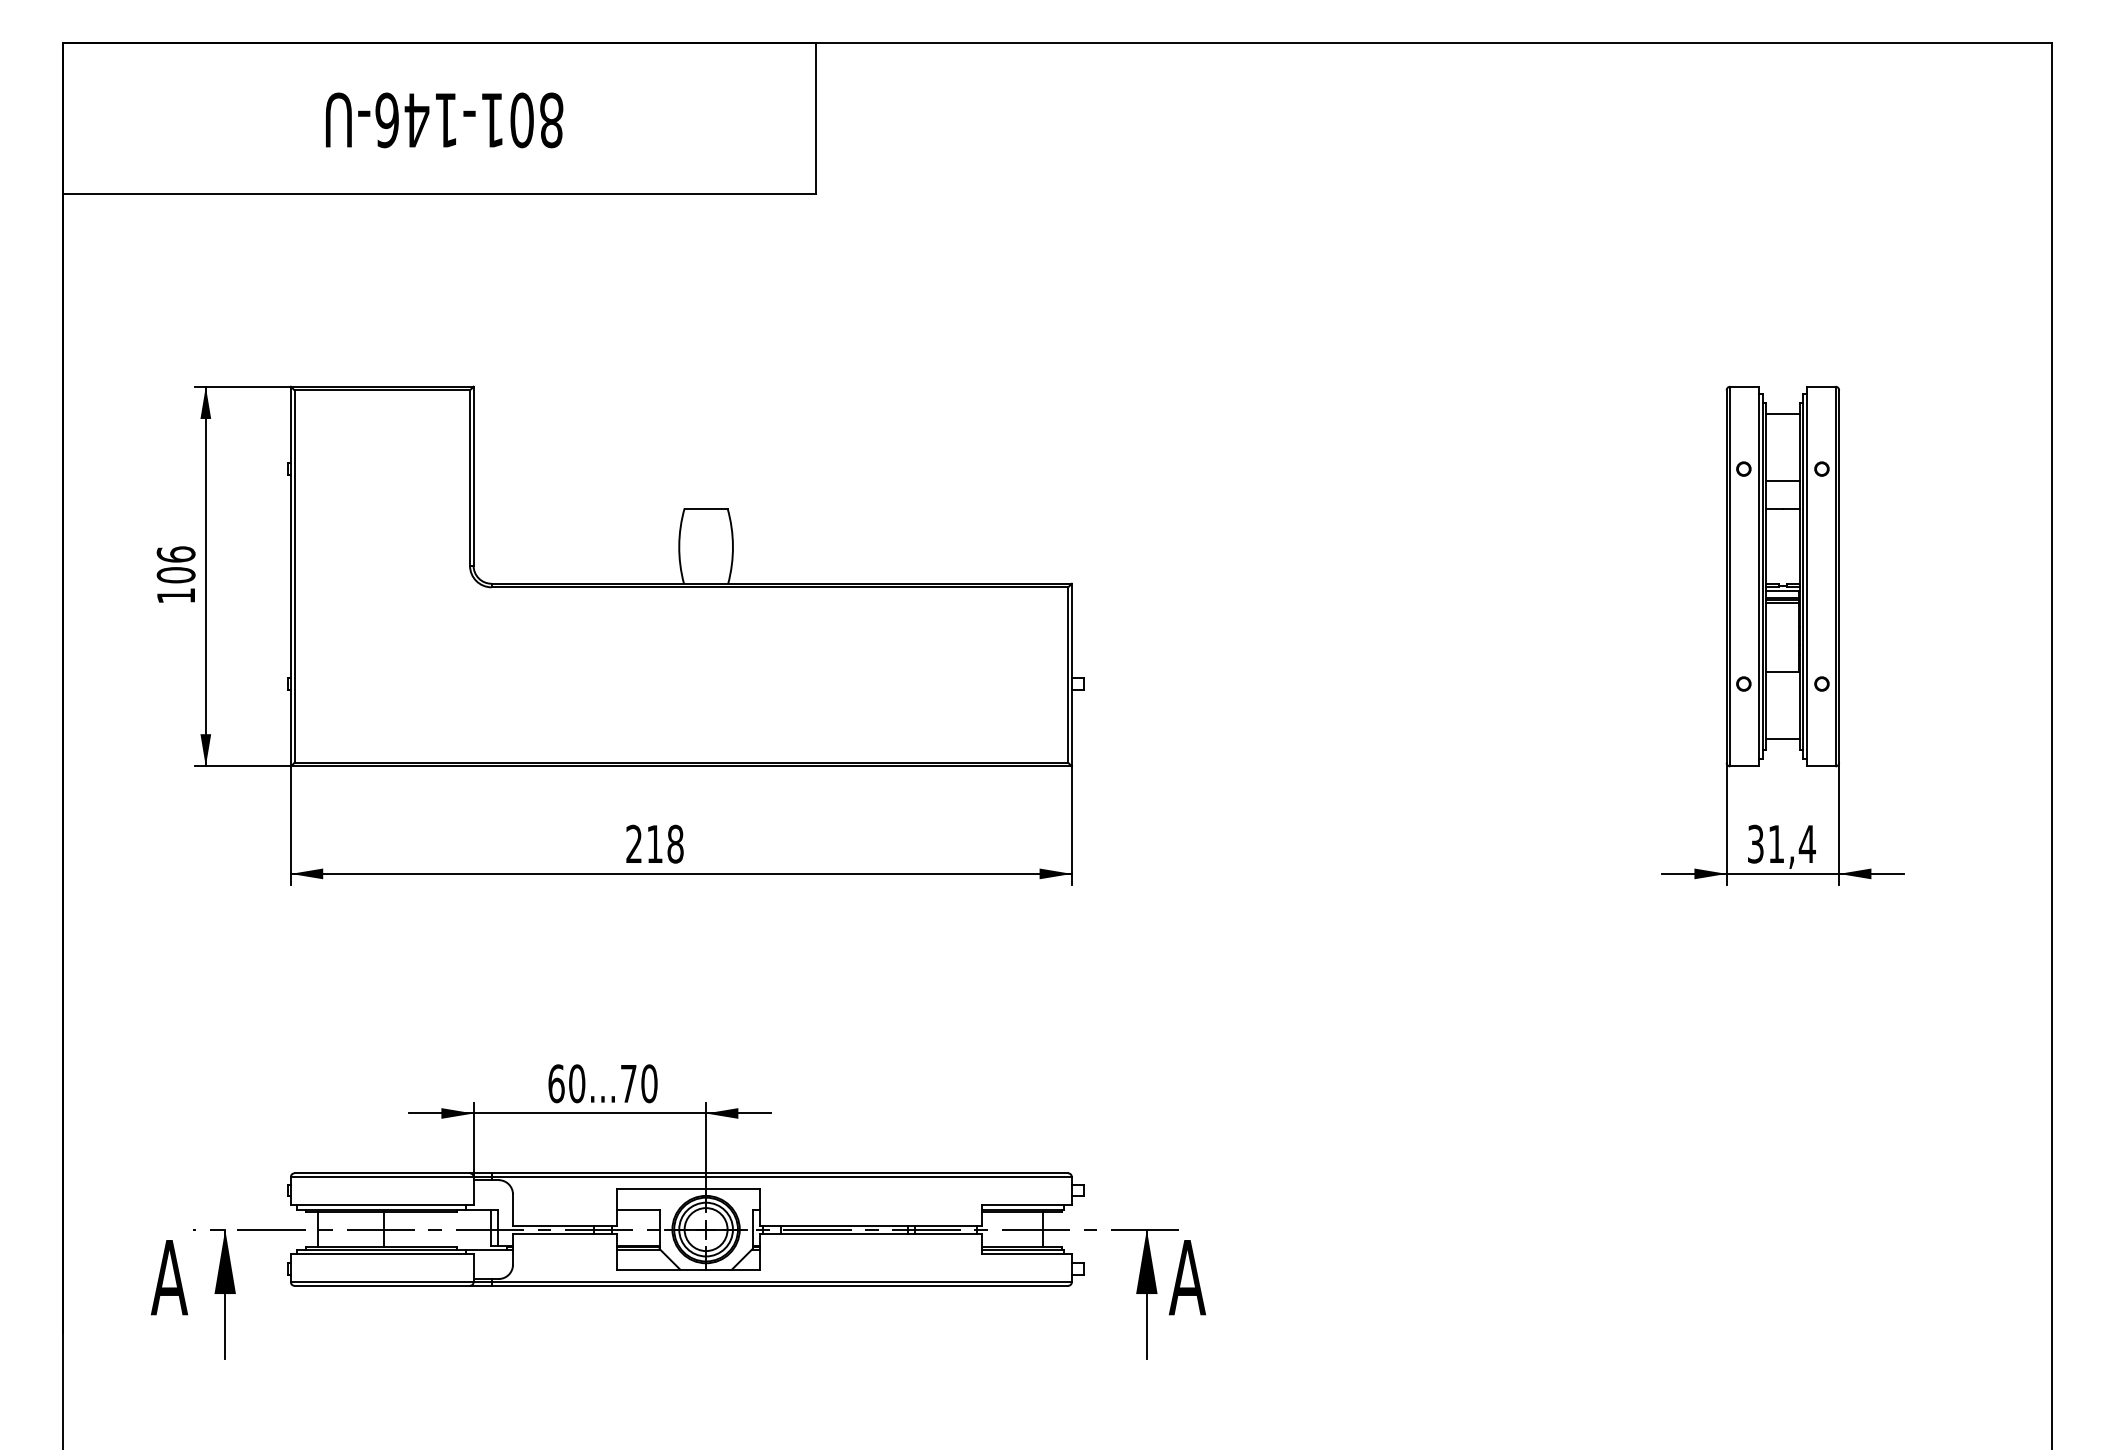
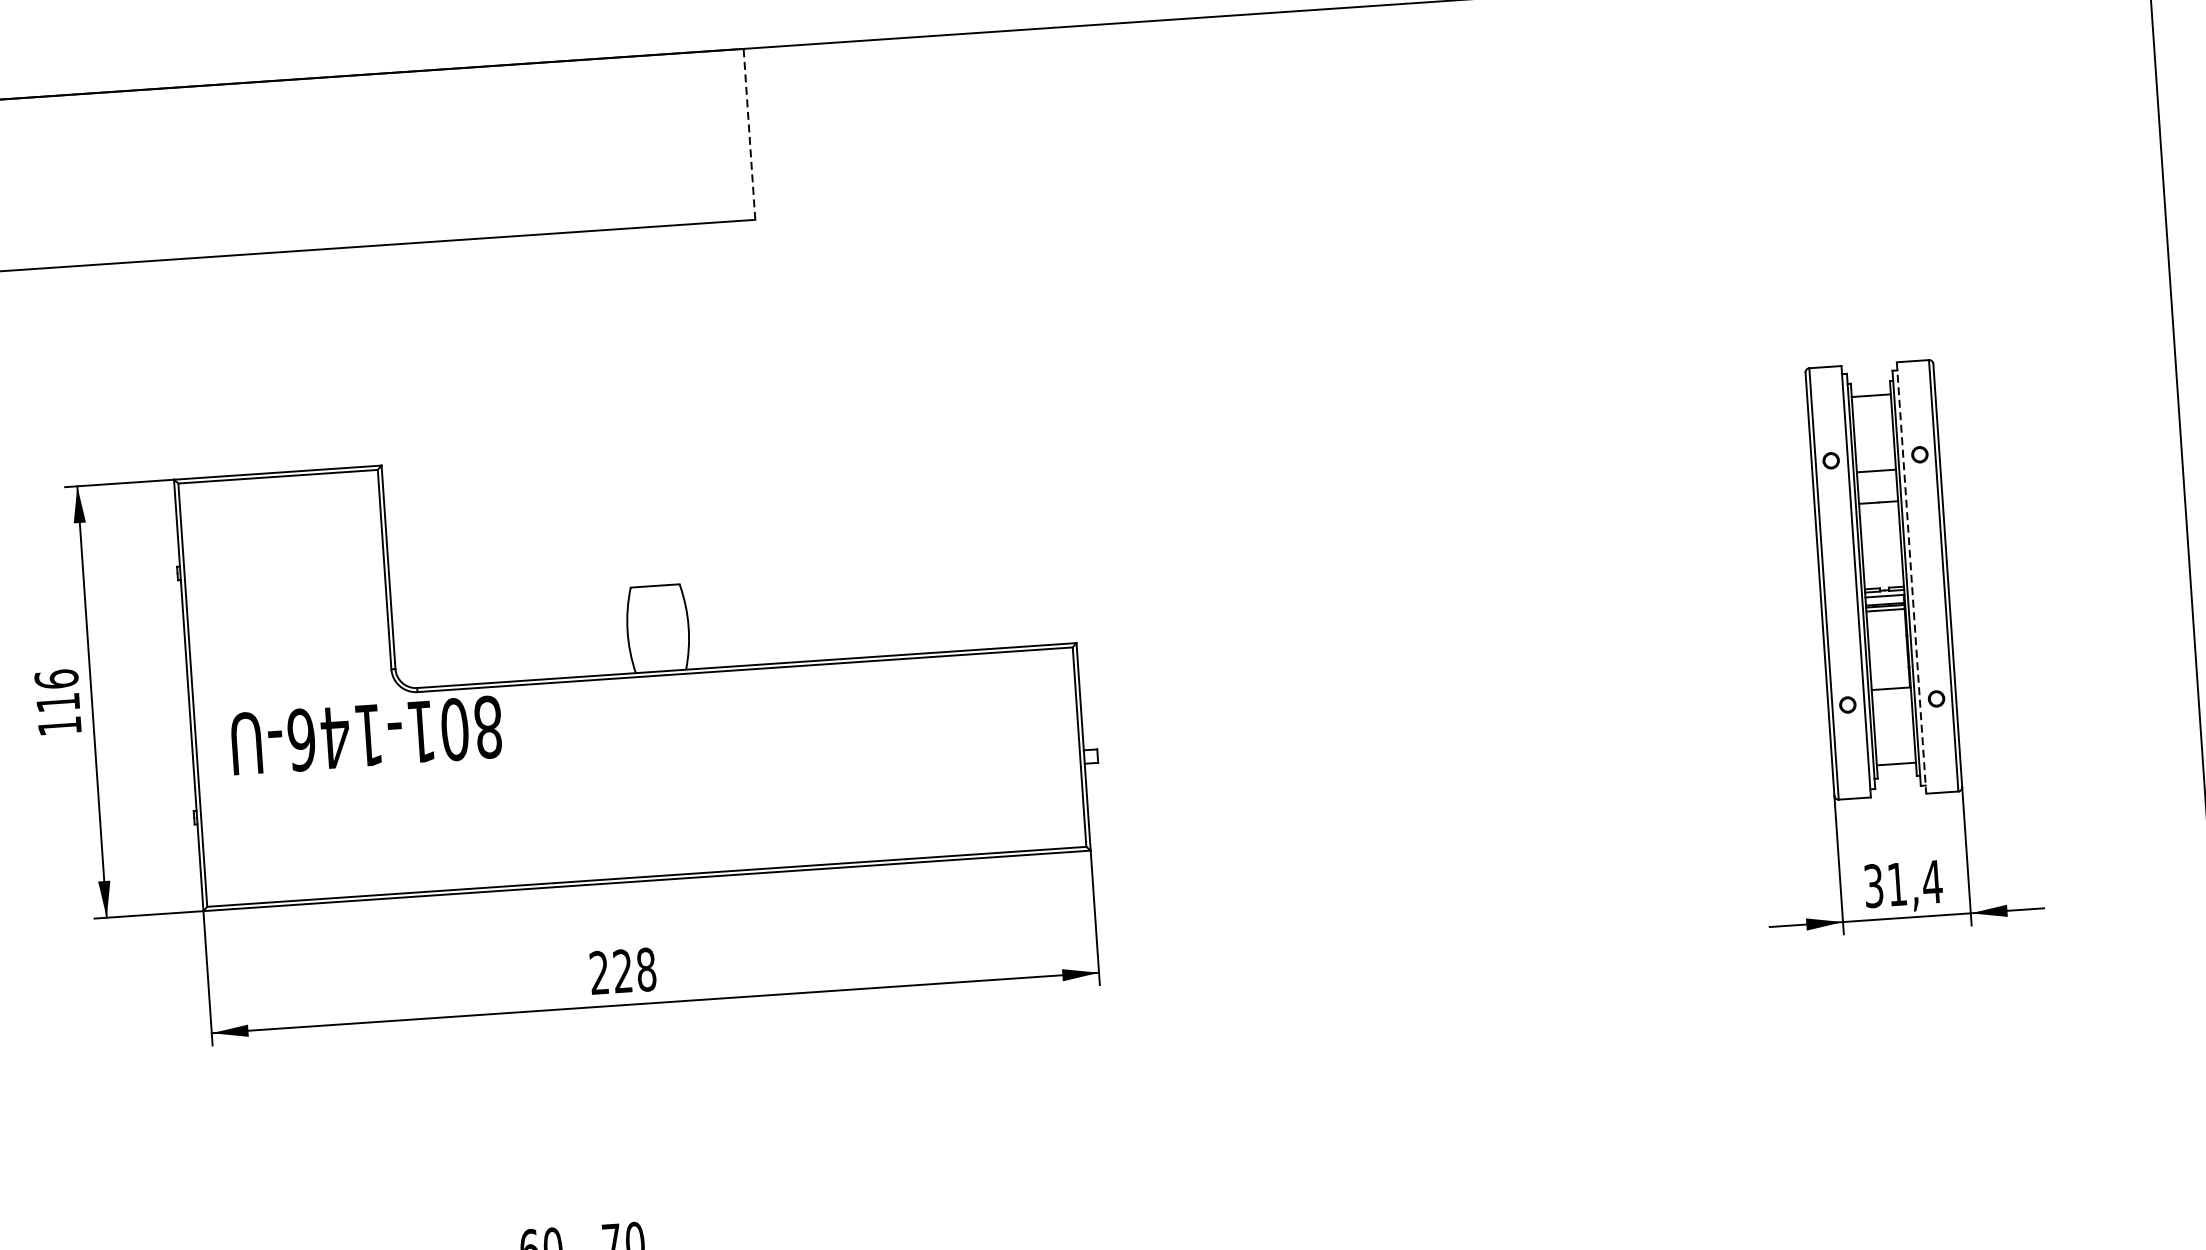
line: (815, 118) -> (749, 134), solid -> dashed
text: (444, 120) -> (366, 735), moved
text: (175, 575) -> (57, 703), 106 -> 116
line: (1807, 576) -> (1911, 577), solid -> dashed
text: (654, 843) -> (622, 970), 218 -> 228

